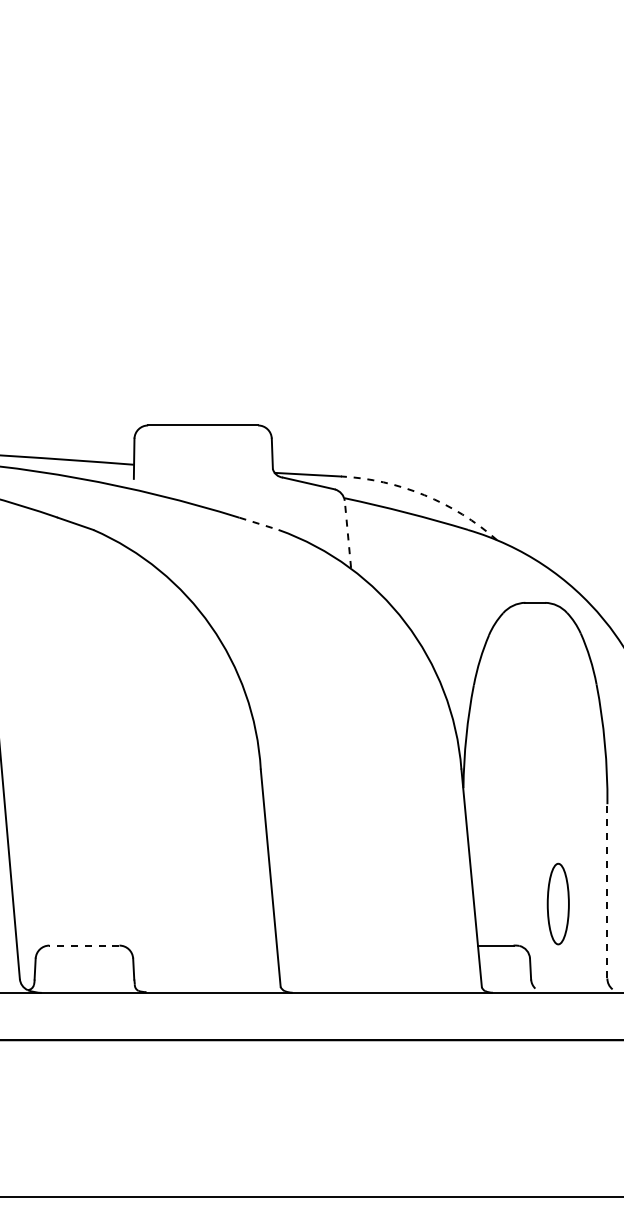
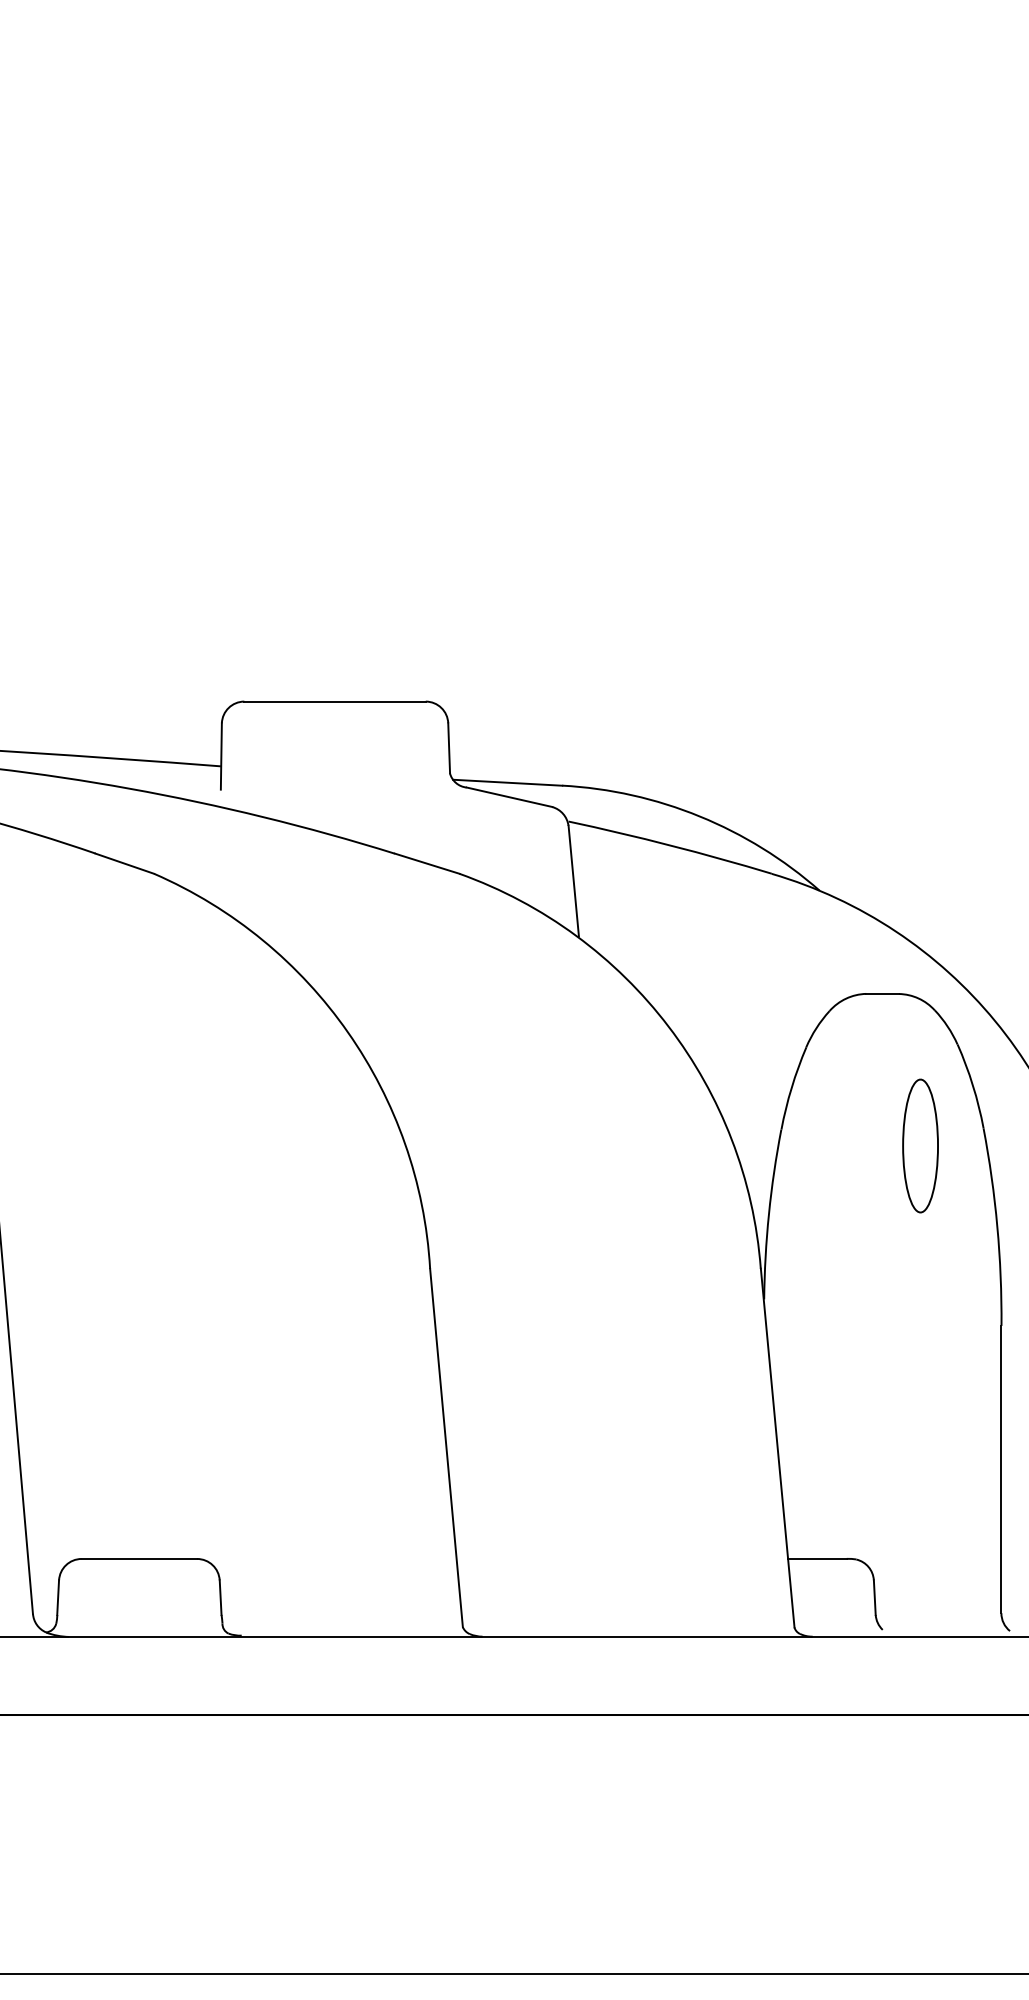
arc: (424, 495) -> (699, 817), dashed -> solid
line: (259, 523) -> (427, 863), dashed -> solid
line: (347, 534) -> (573, 881), dashed -> solid
line: (607, 890) -> (1001, 1468), dashed -> solid
part: (557, 903) -> (919, 1145), moved
line: (83, 945) -> (137, 1558), dashed -> solid

